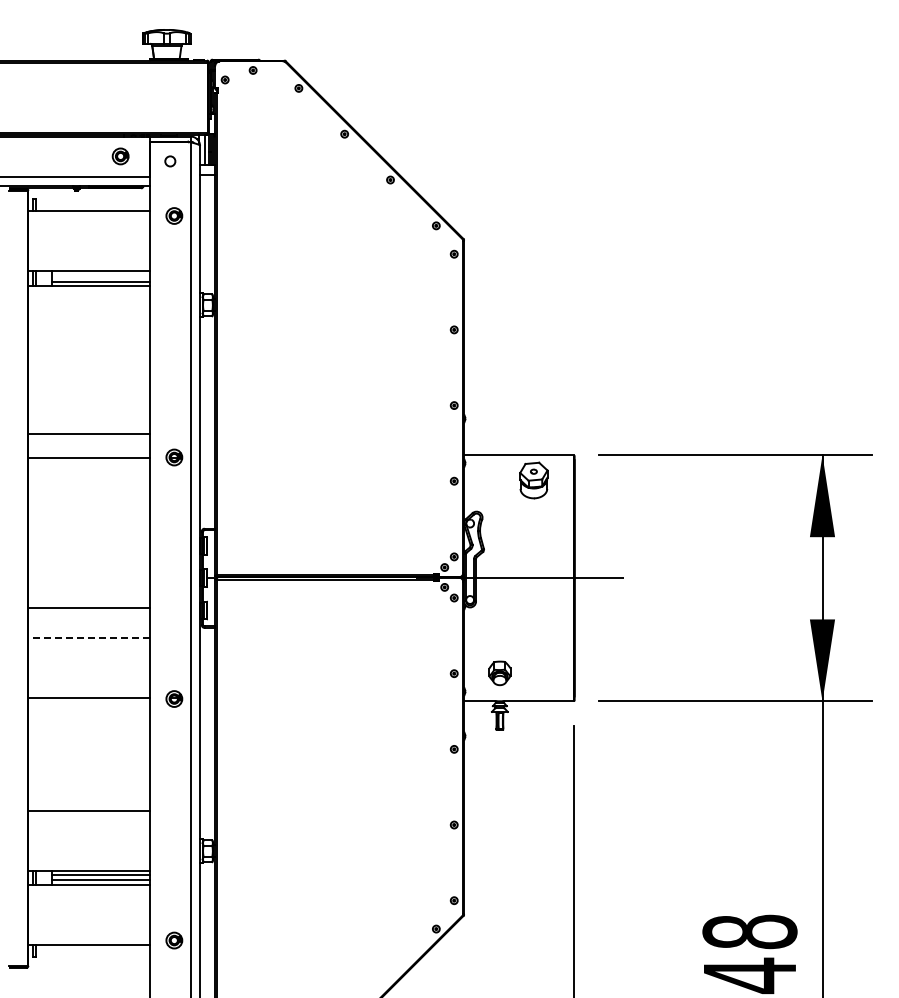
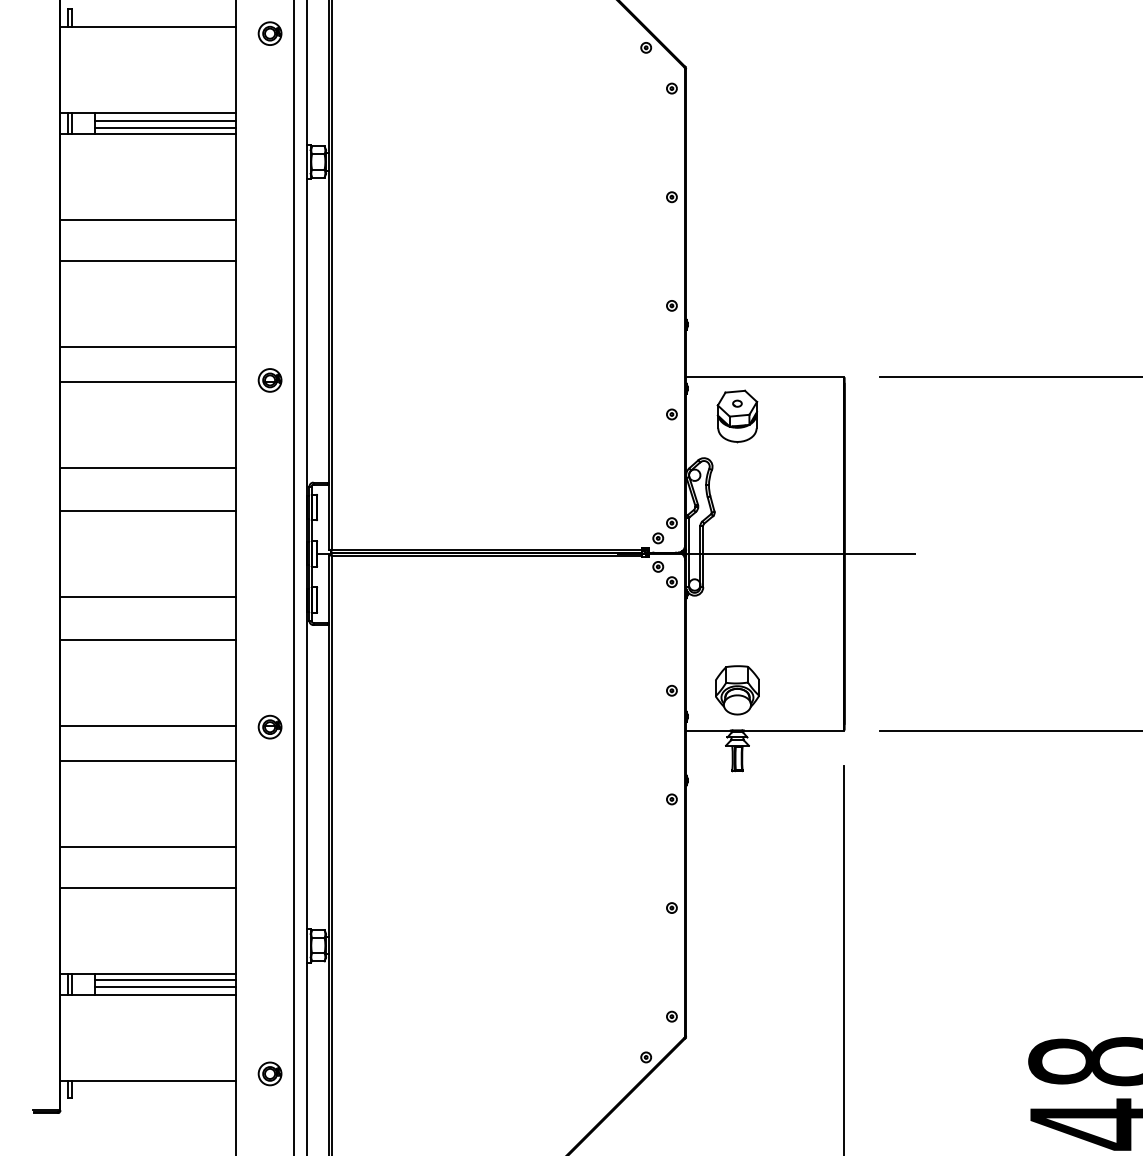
line: (101, 276) -> (165, 120), added
line: (89, 345) -> (148, 219), added
line: (89, 374) -> (148, 261), added
part: (533, 480) -> (736, 416), moved
line: (89, 518) -> (148, 467), added
line: (89, 548) -> (148, 511), added
line: (88, 638) -> (146, 640), dashed -> solid
part: (499, 673) -> (736, 690), size x1.43
line: (89, 722) -> (148, 760), added
line: (89, 782) -> (148, 847), added

